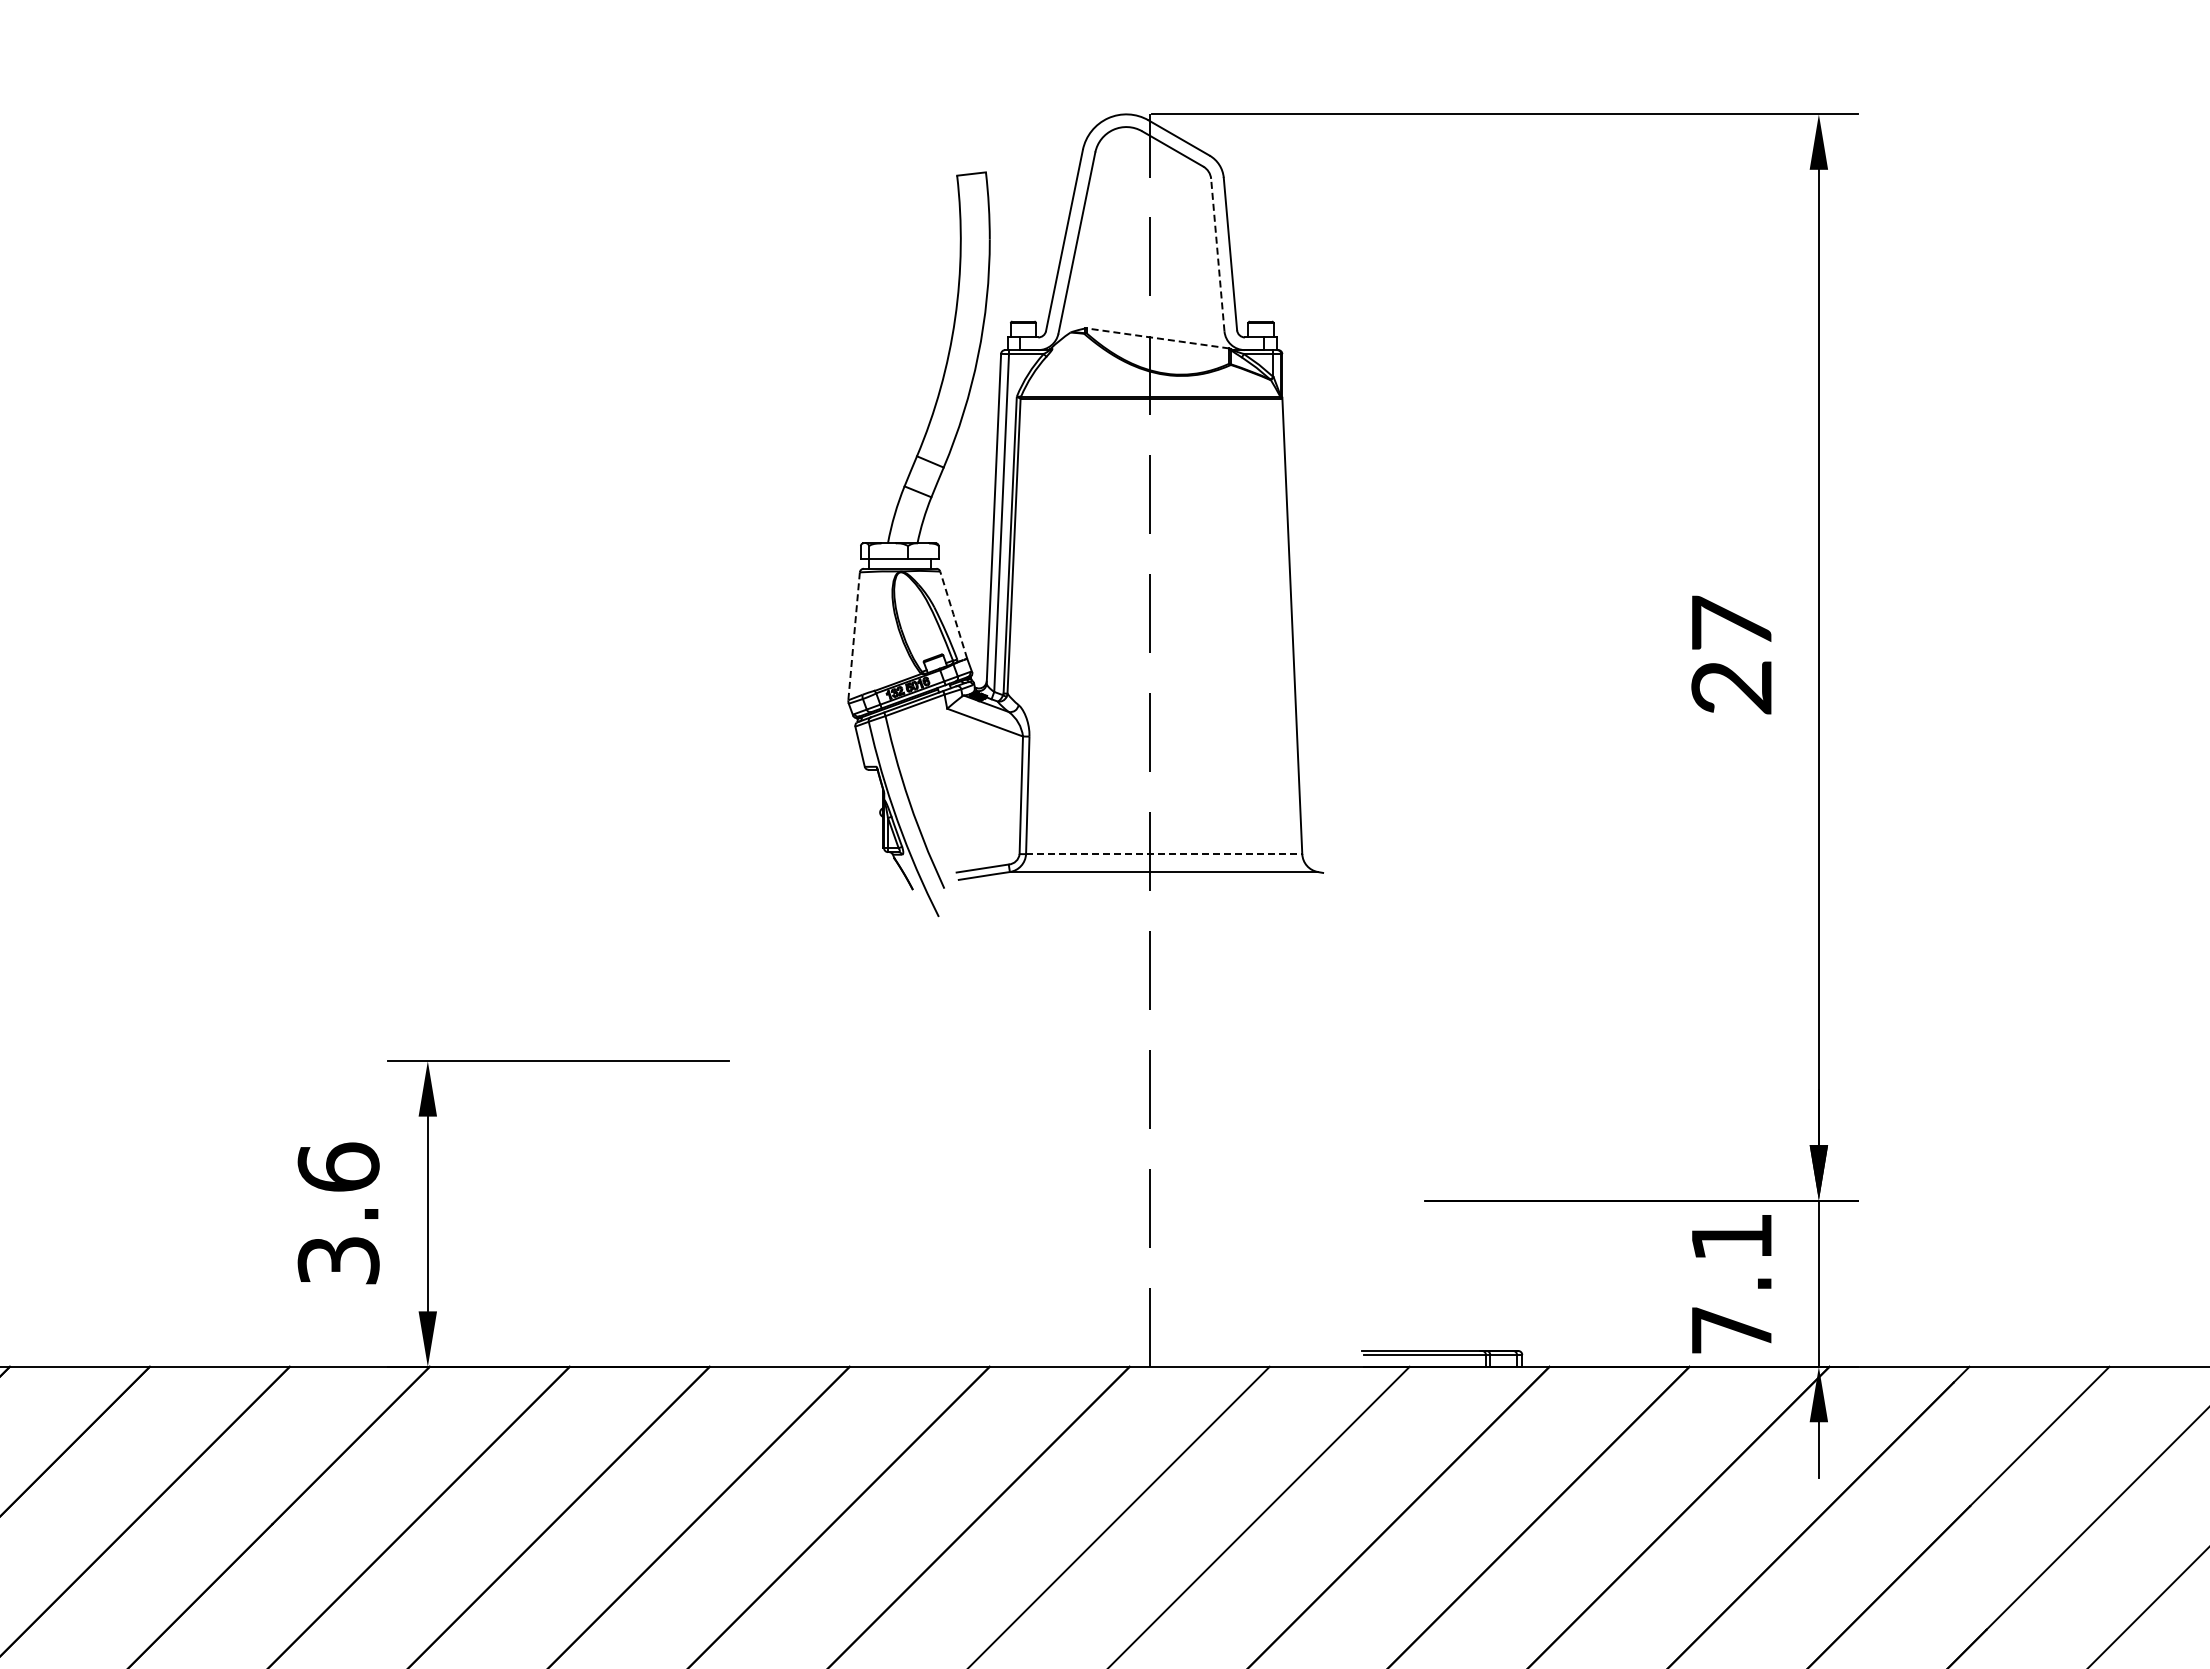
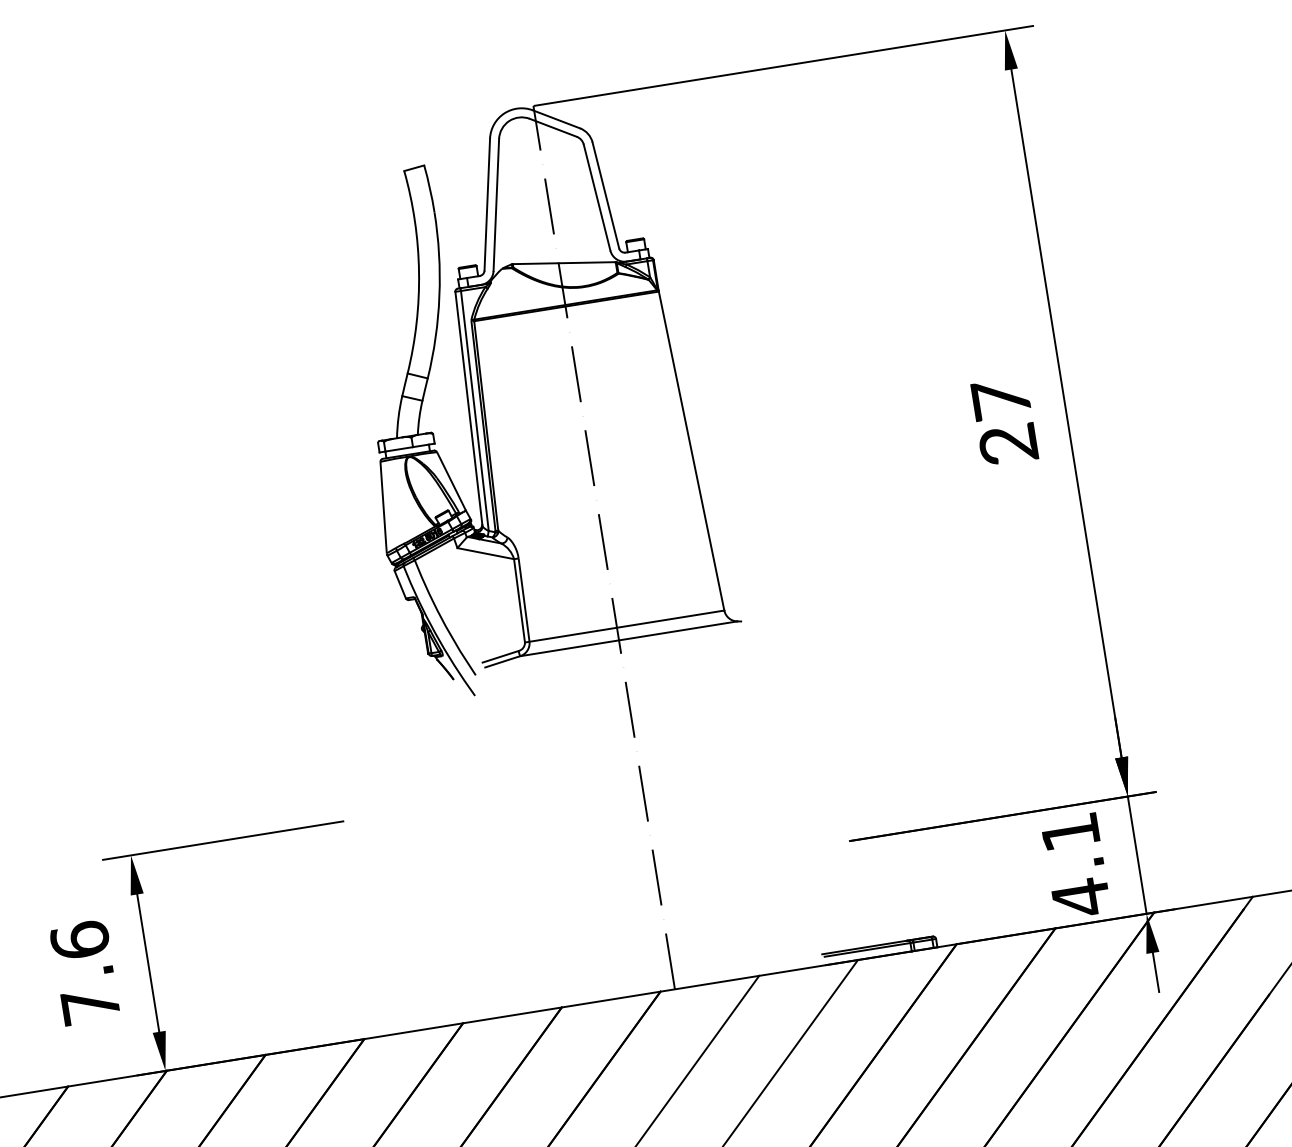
line: (1217, 255) -> (596, 197), dashed -> solid
line: (1157, 338) -> (563, 263), dashed -> solid
line: (953, 614) -> (451, 480), dashed -> solid
line: (854, 636) -> (383, 507), dashed -> solid
line: (1164, 854) -> (627, 626), dashed -> solid
text: (338, 1260) -> (90, 1006), 3.6 -> 7.6
text: (1731, 1330) -> (1080, 898), 7.1 -> 4.1

